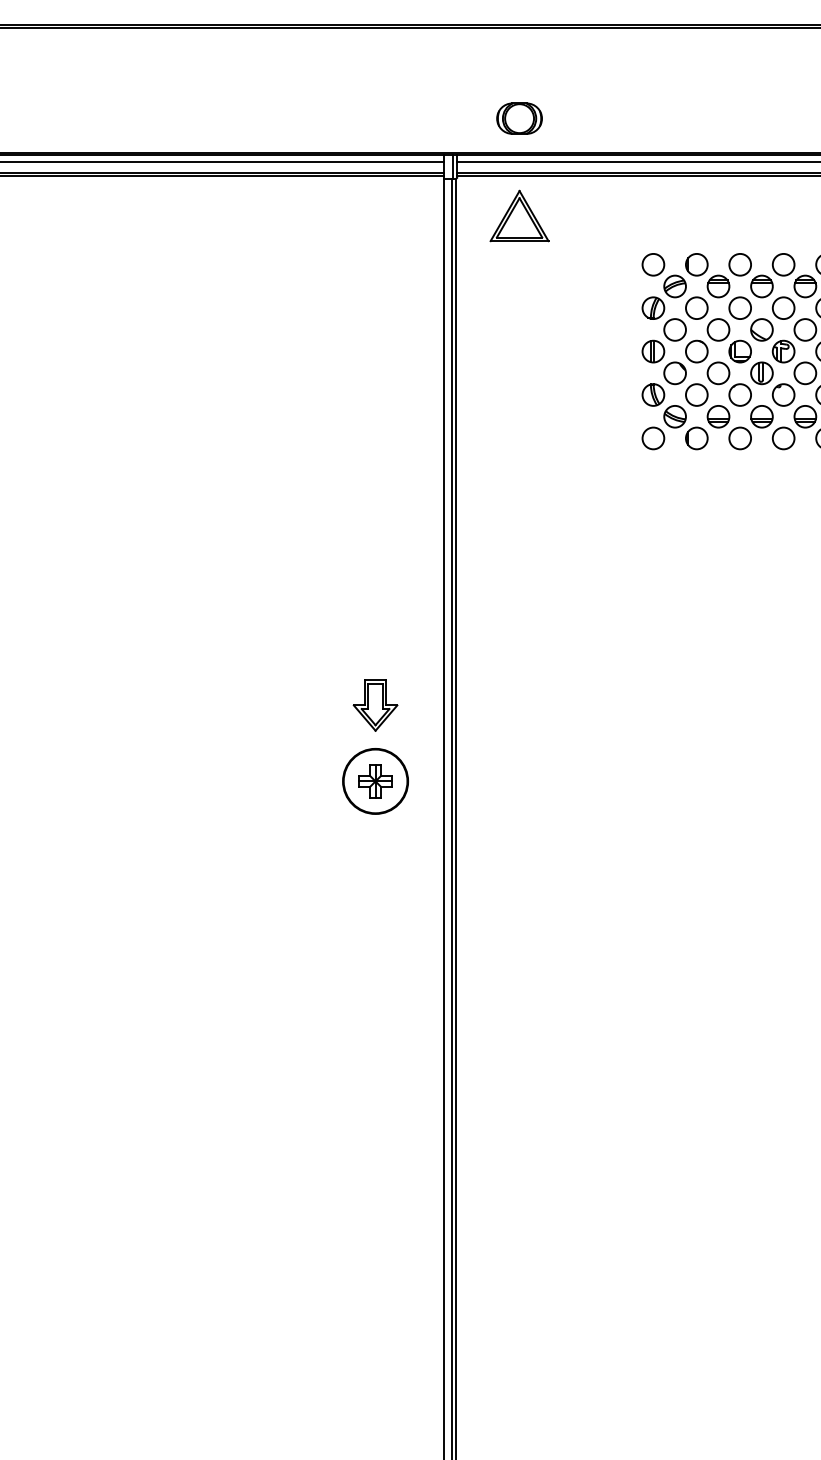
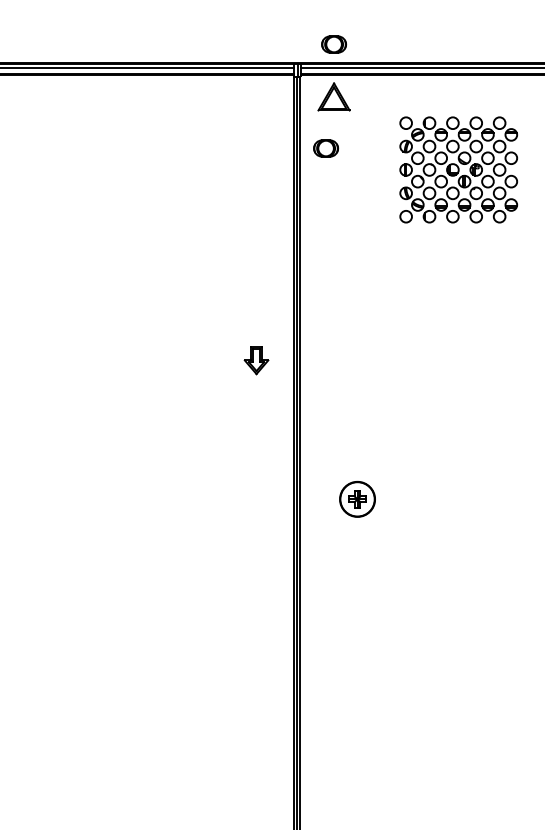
part: (503, 311) -> (325, 148), added
part: (375, 781) -> (357, 499), moved

